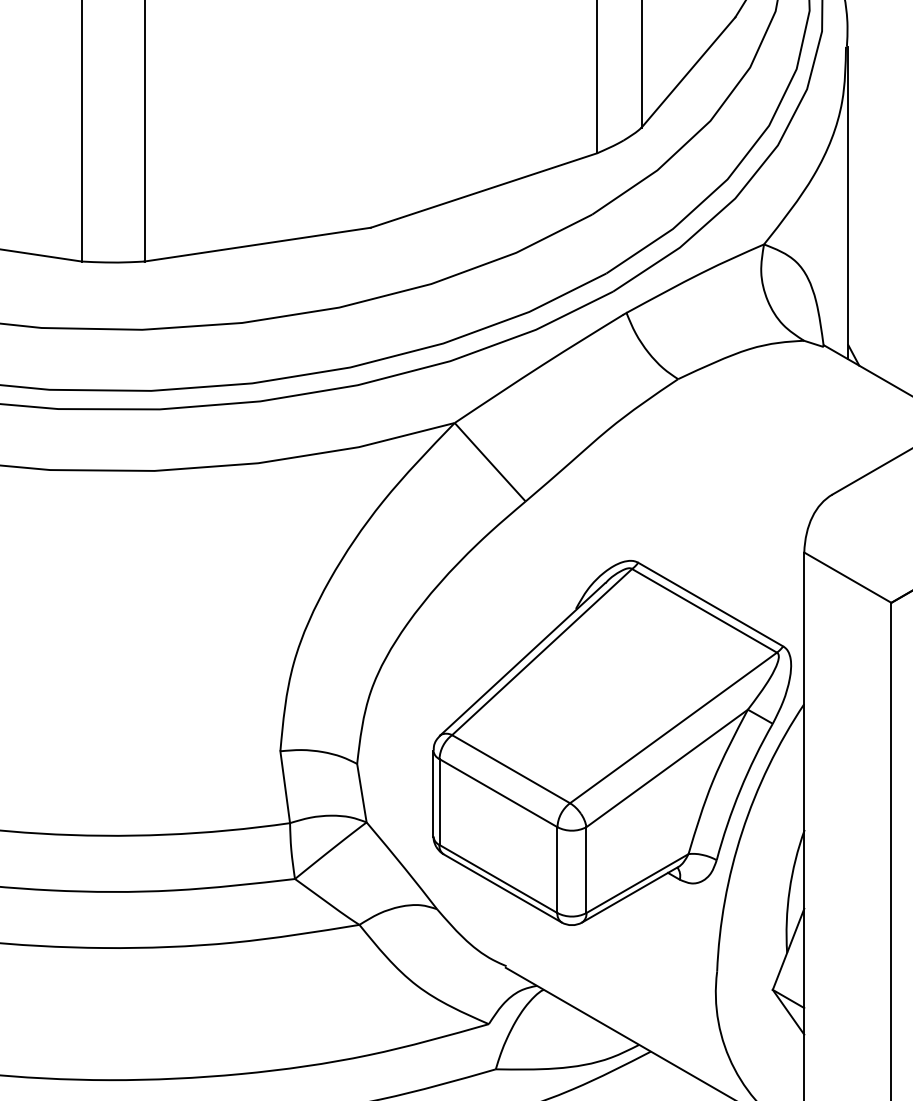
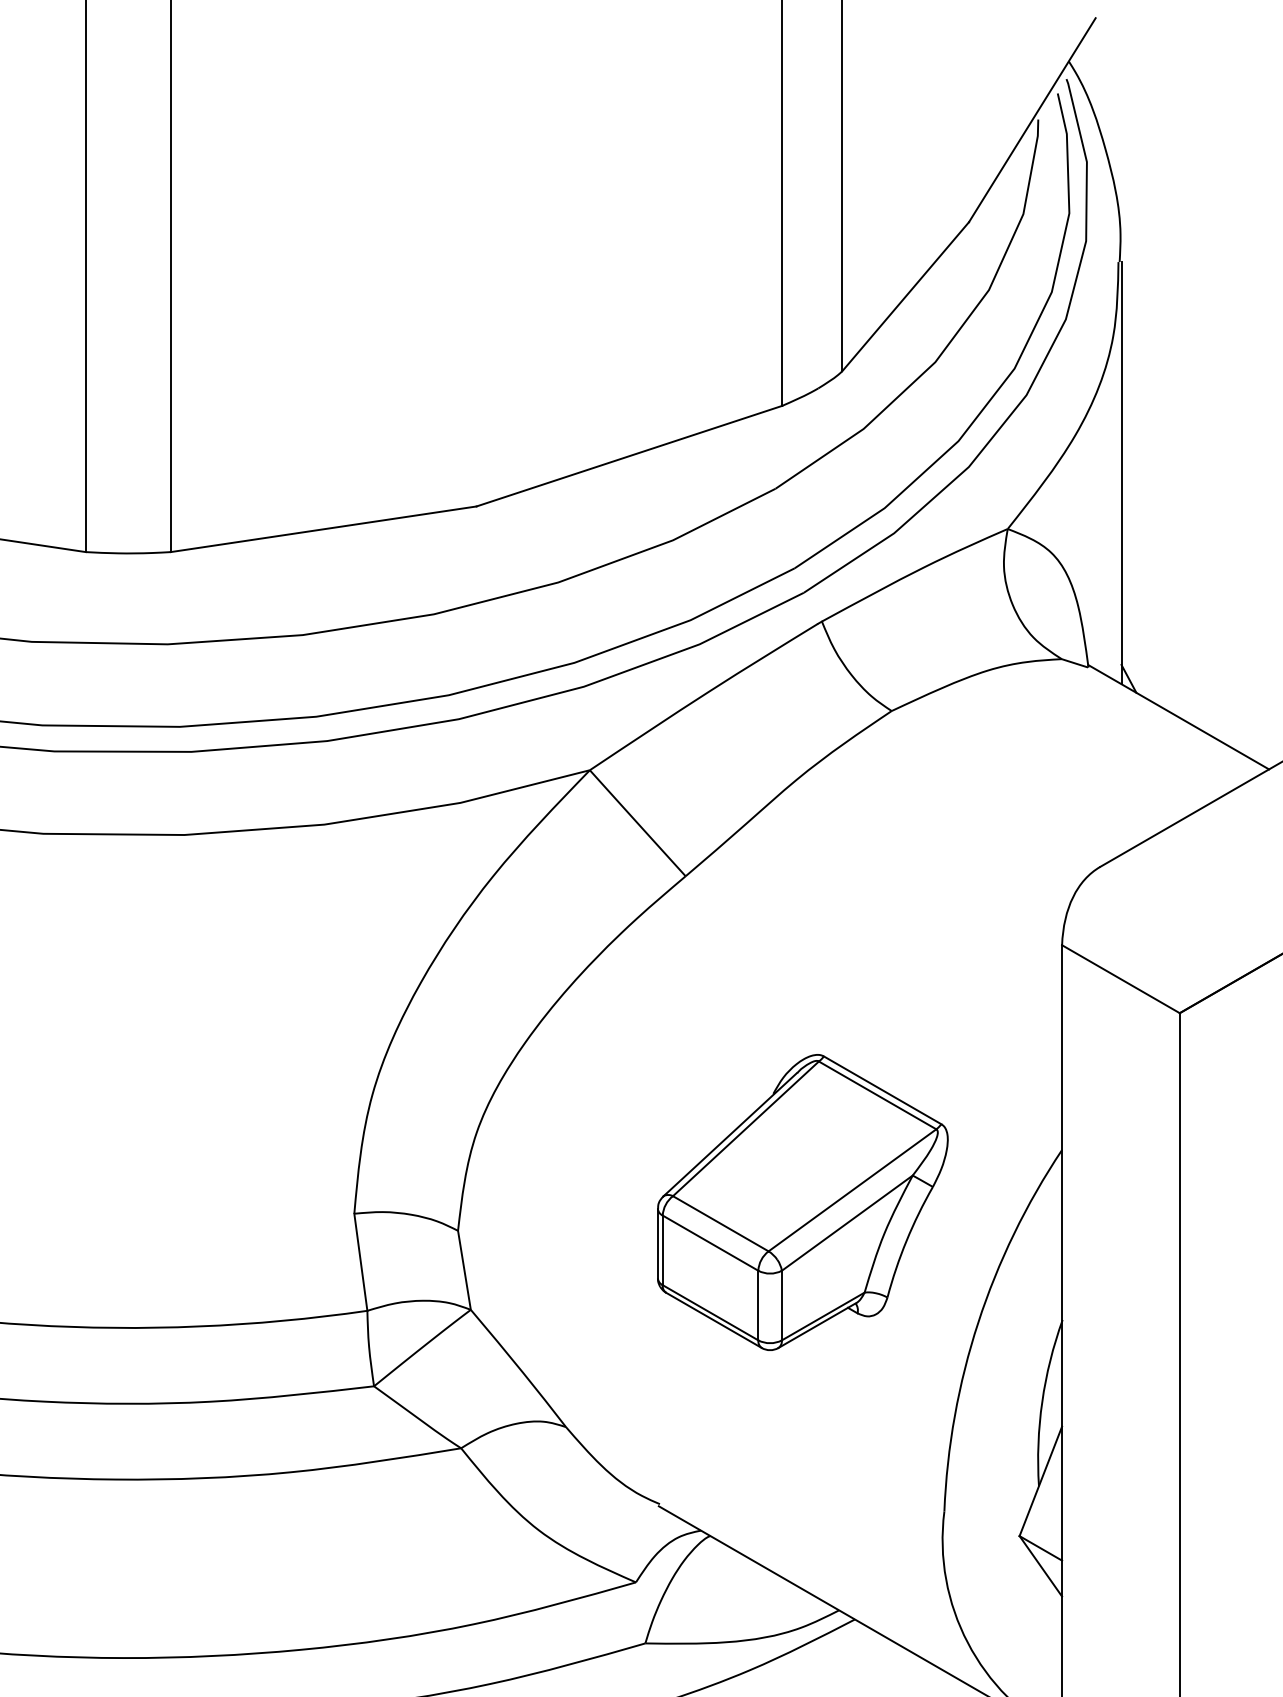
part: (612, 742) -> (802, 1202), size x0.6

